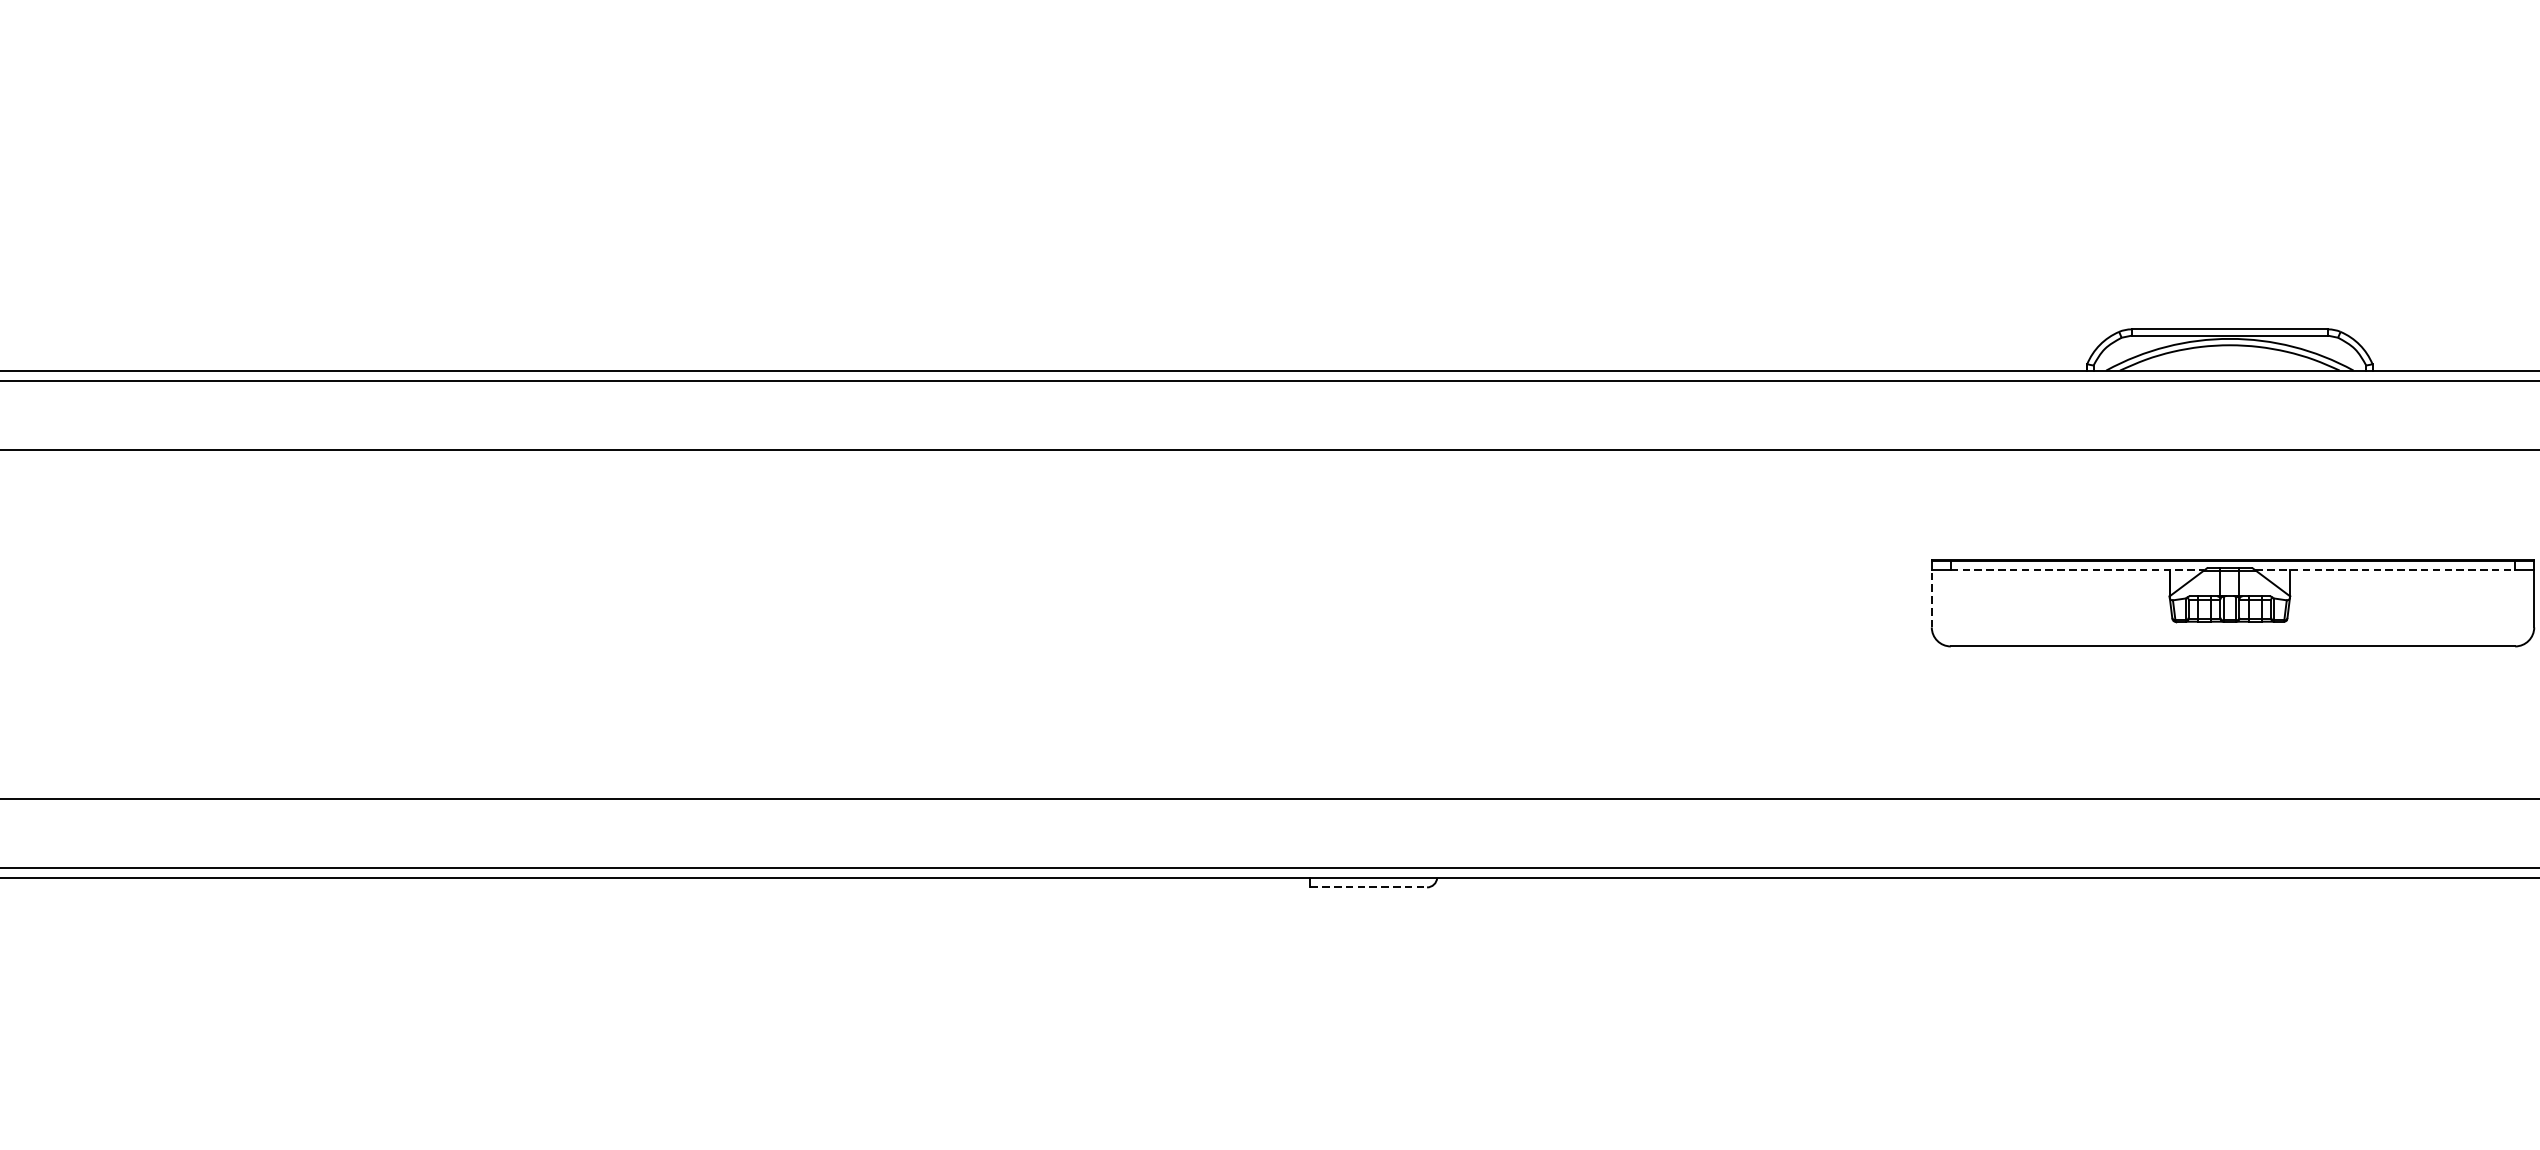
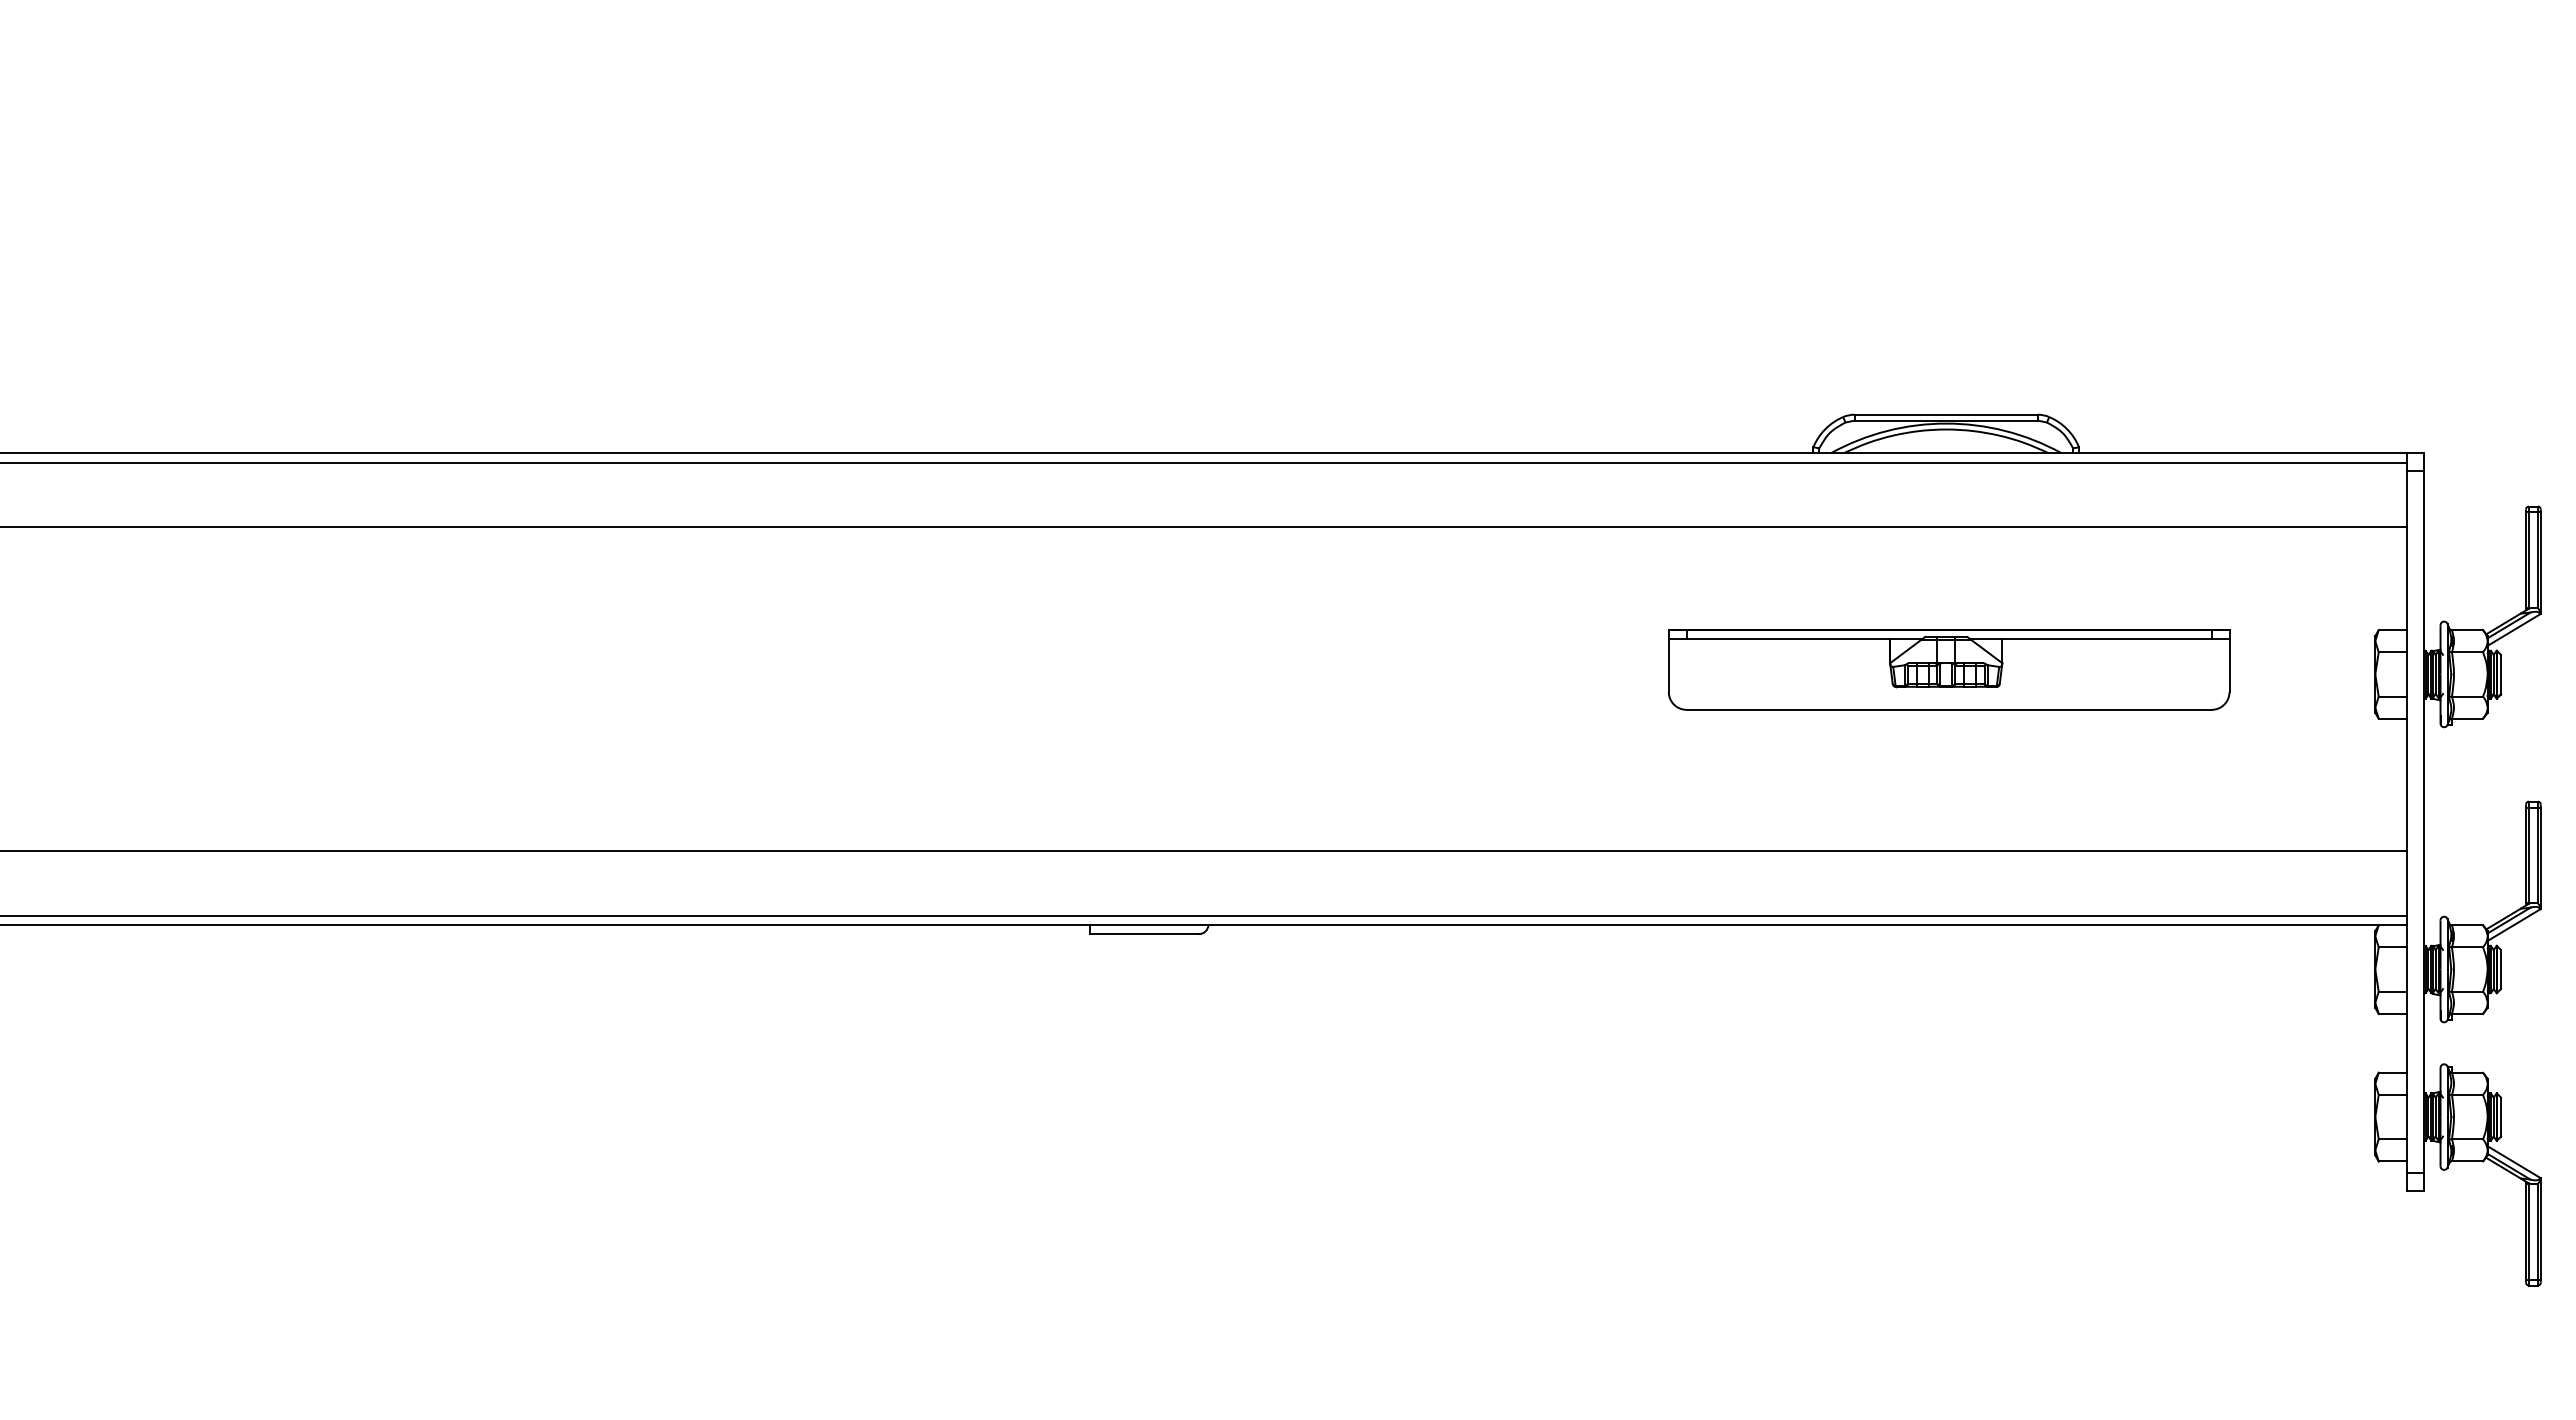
line: (2077, 570) -> (1804, 639), dashed -> solid
line: (2384, 570) -> (2090, 639), dashed -> solid
line: (1931, 598) -> (1668, 665), dashed -> solid
line: (1369, 887) -> (1145, 934), dashed -> solid

